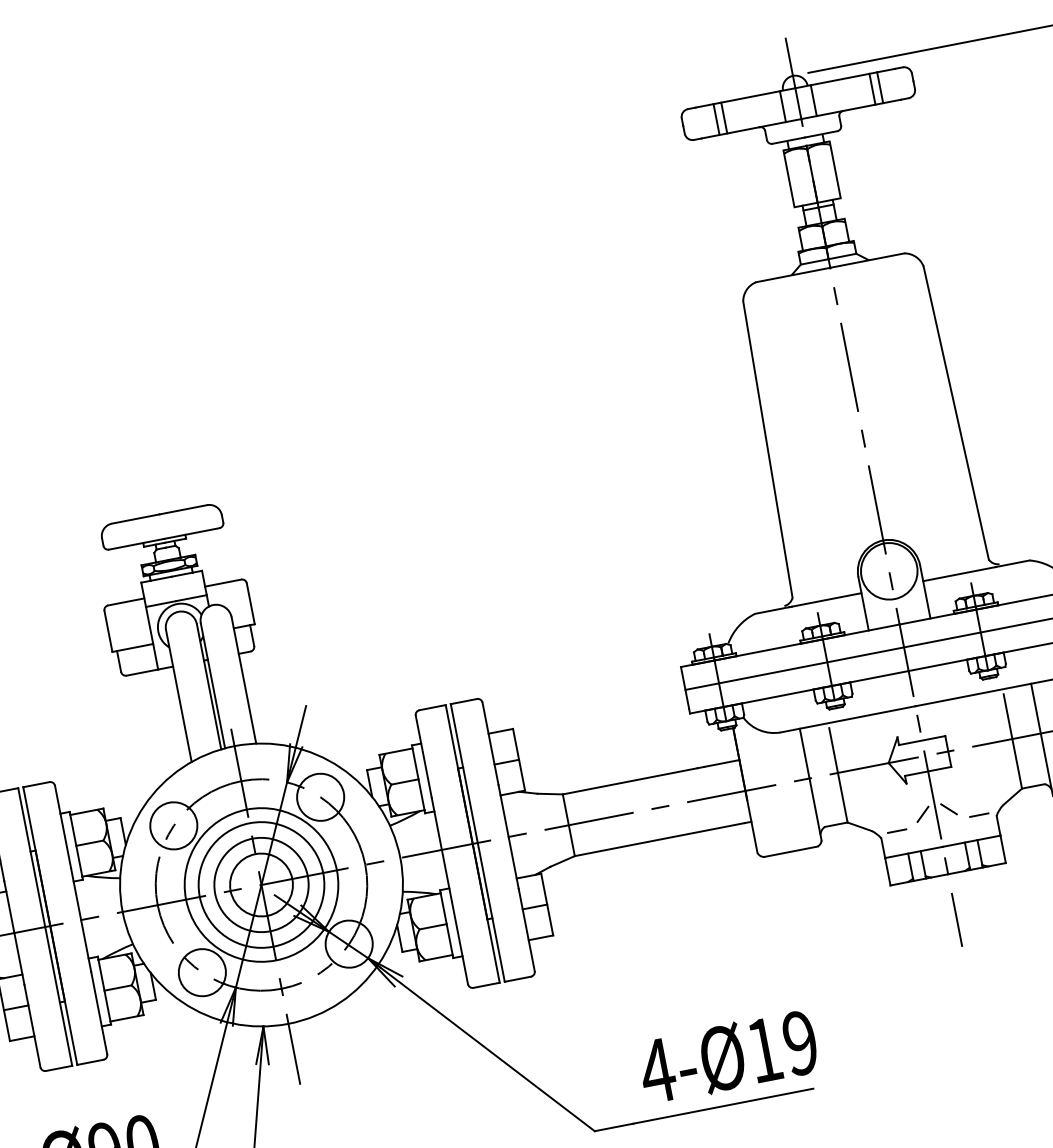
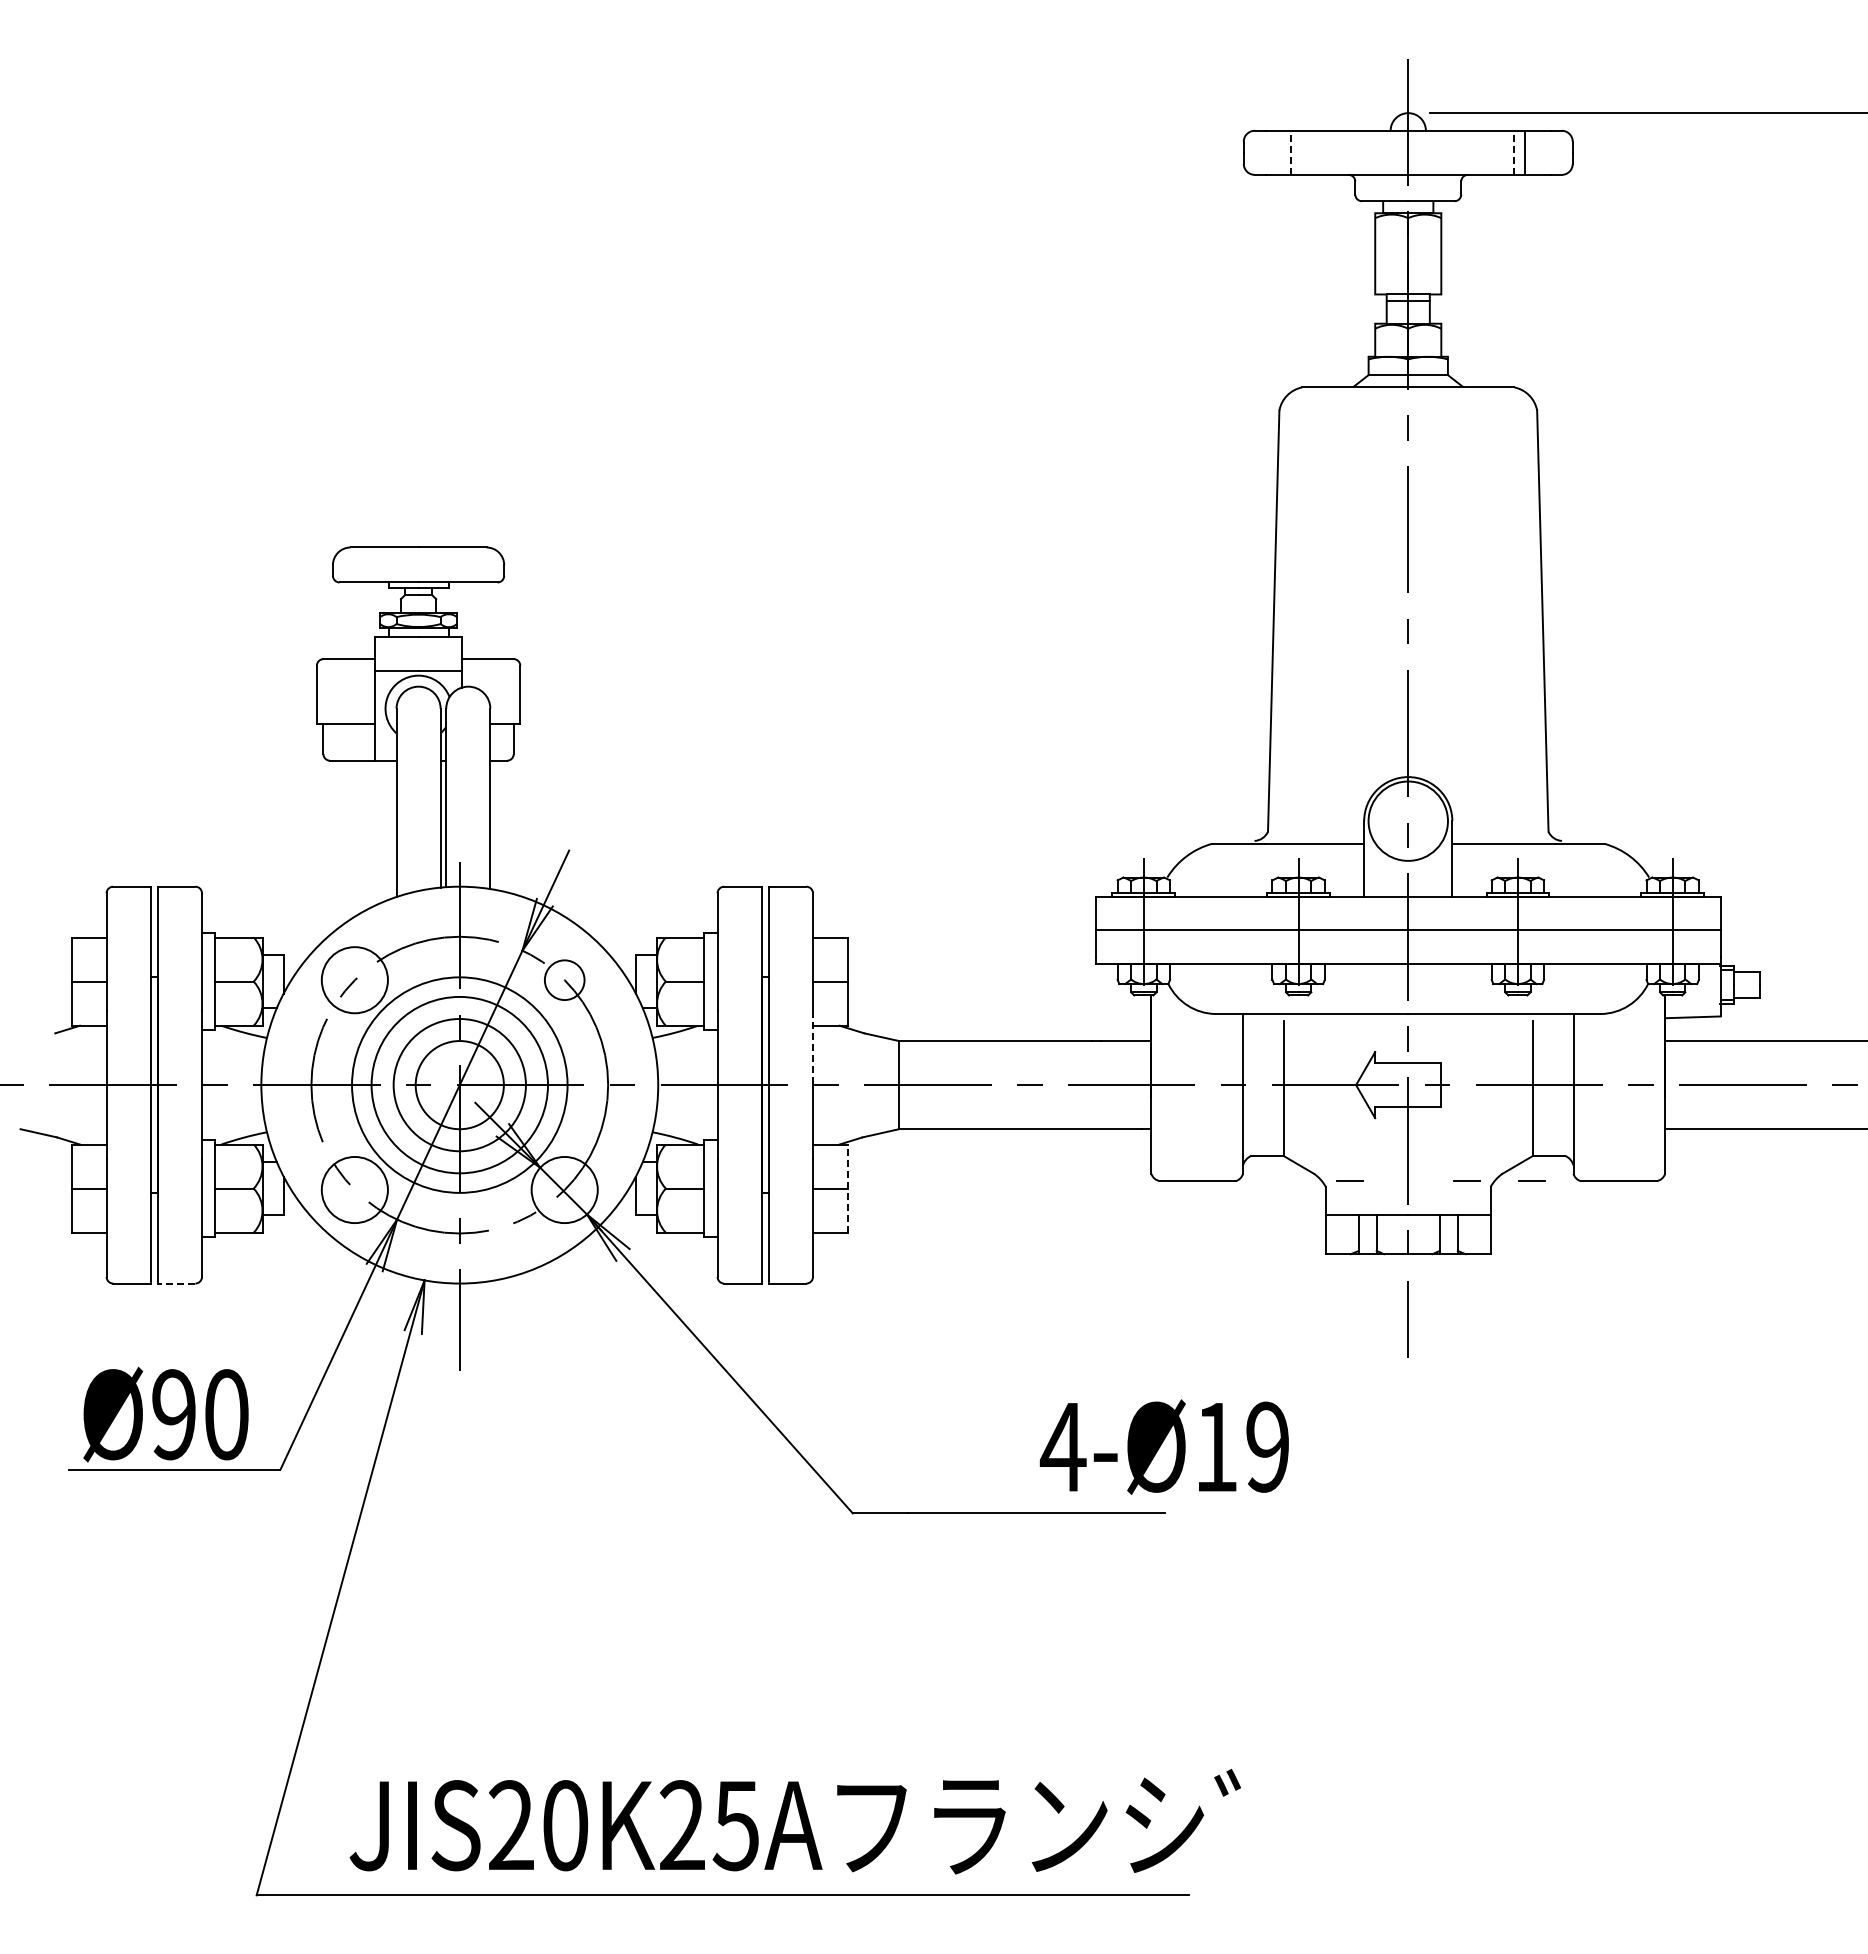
line: (872, 88) -> (1514, 152), solid -> dashed
line: (813, 100) -> (1430, 152), removed
line: (783, 106) -> (1386, 152), removed
line: (724, 117) -> (1302, 152), removed
line: (716, 119) -> (1291, 152), solid -> dashed
circle: (320, 797) -> (564, 980), size x0.6
line: (1024, 805) -> (1531, 1180), added
line: (948, 809) -> (1426, 1164), removed
line: (503, 811) -> (812, 1048), solid -> dashed
line: (922, 814) -> (1389, 1164), removed
line: (547, 904) -> (848, 1188), solid -> dashed
text: (727, 1056) -> (1163, 1446), moved
line: (90, 1062) -> (176, 1283), solid -> dashed

